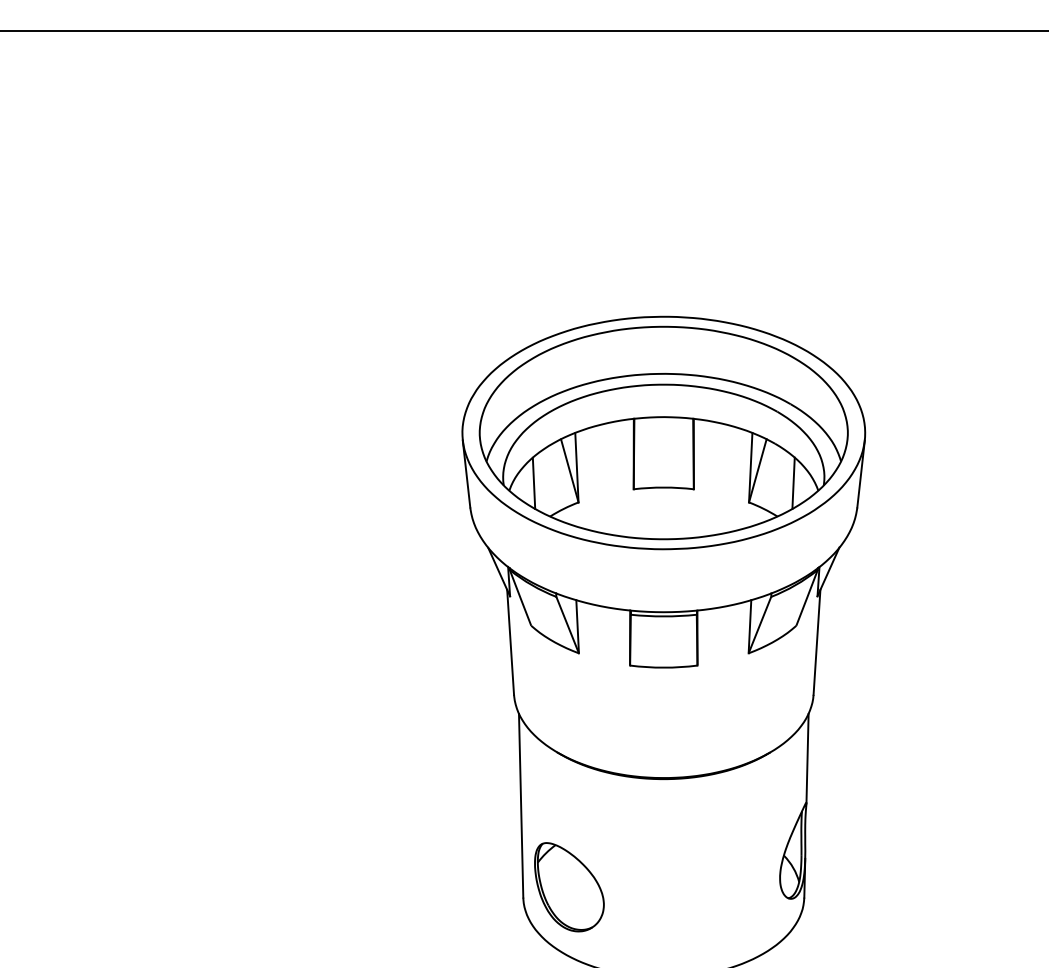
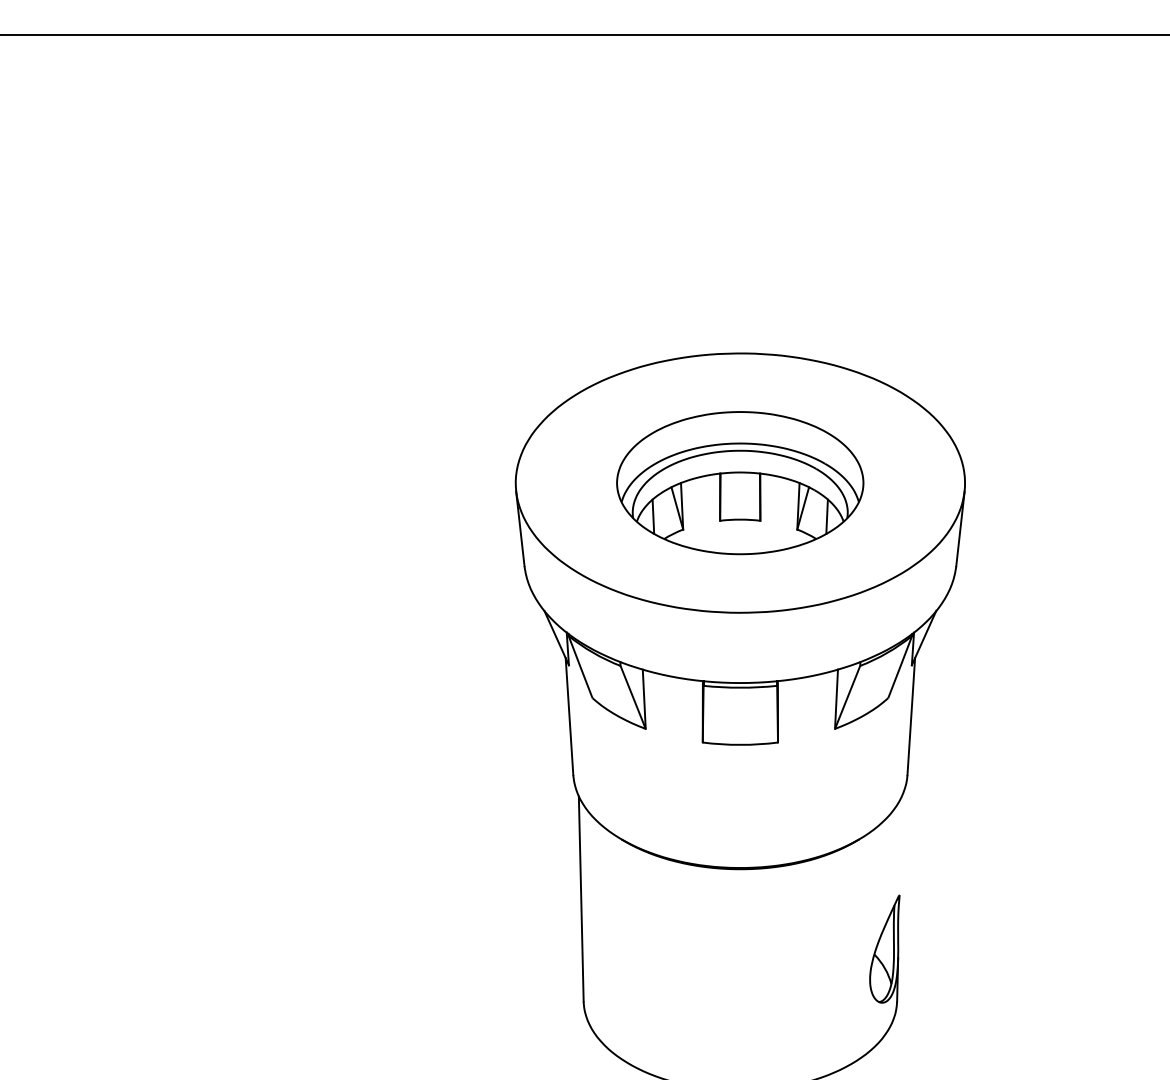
part: (663, 432) -> (740, 482), size x0.6
line: (807, 758) -> (900, 846), removed
part: (569, 887) -> (635, 990), removed

